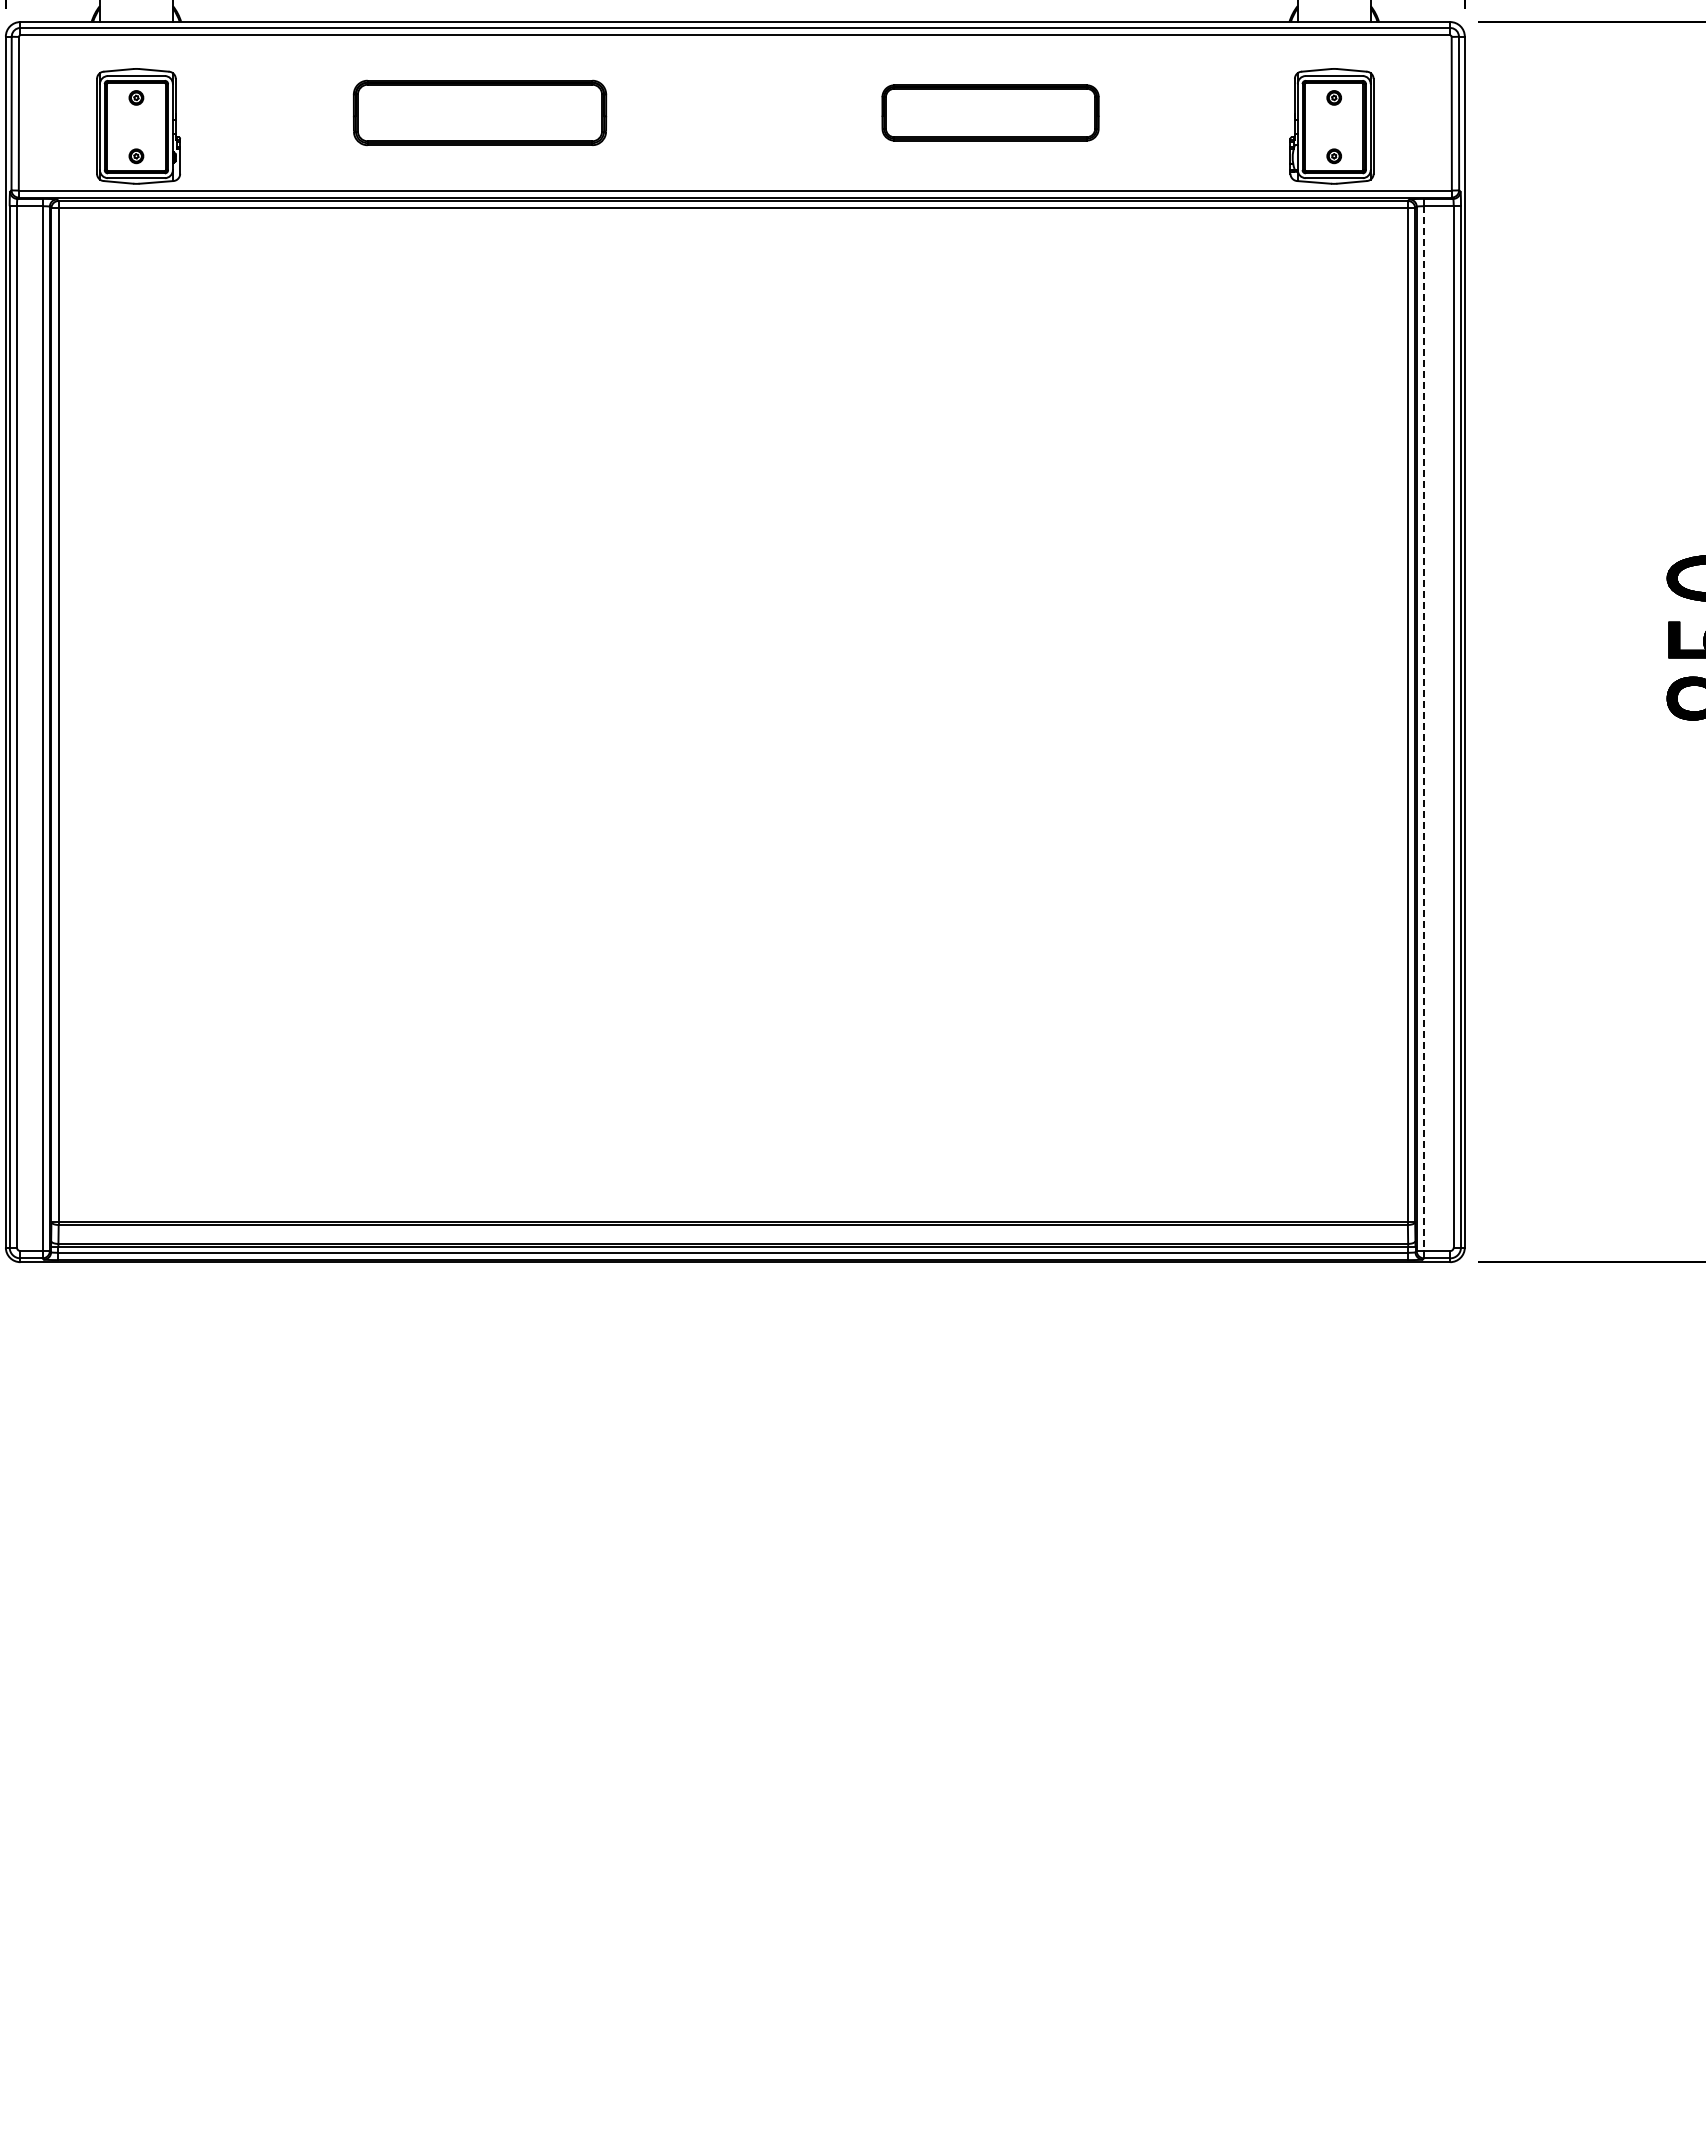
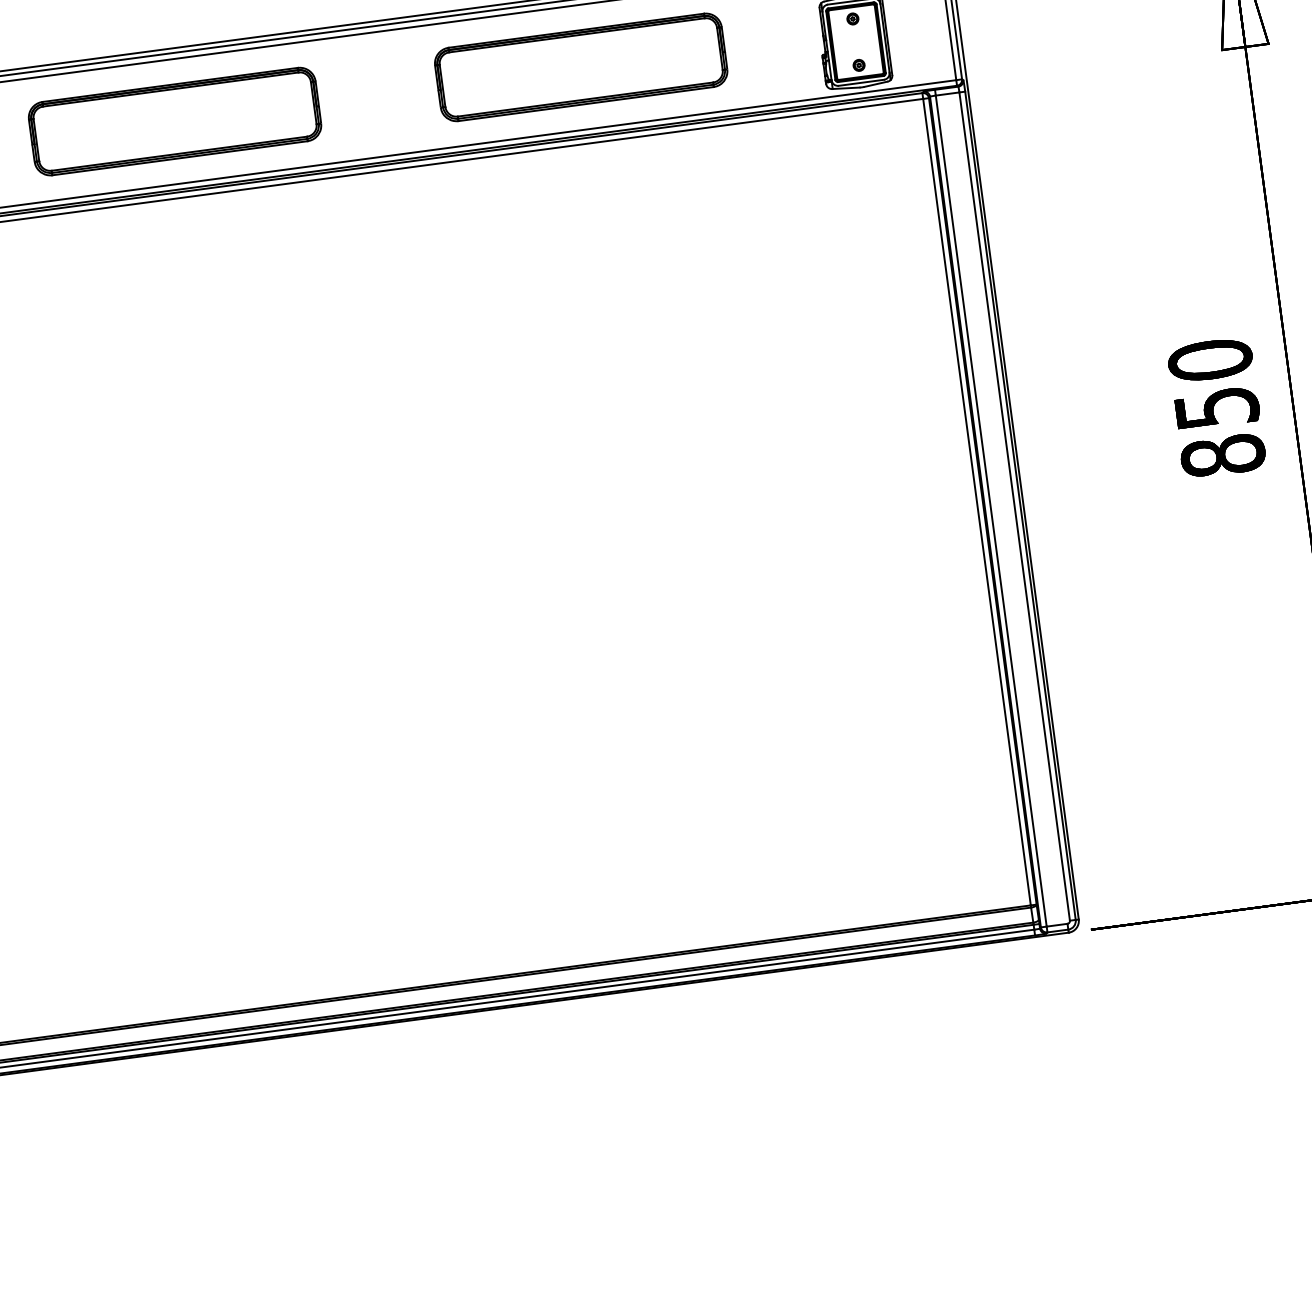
part: (479, 112) -> (174, 121), size x1.43
part: (990, 112) -> (581, 67), size x1.67
line: (1424, 729) -> (991, 511), dashed -> solid

